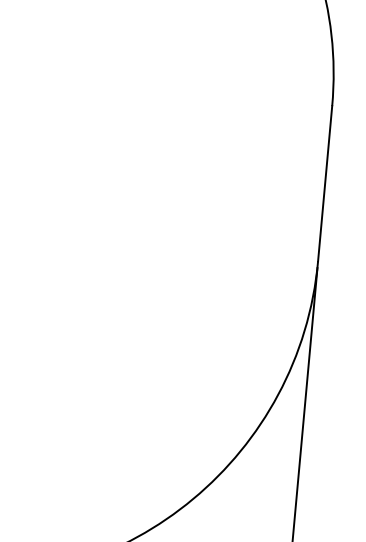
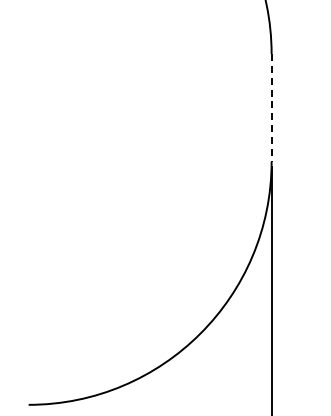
line: (325, 182) -> (271, 107), solid -> dashed

